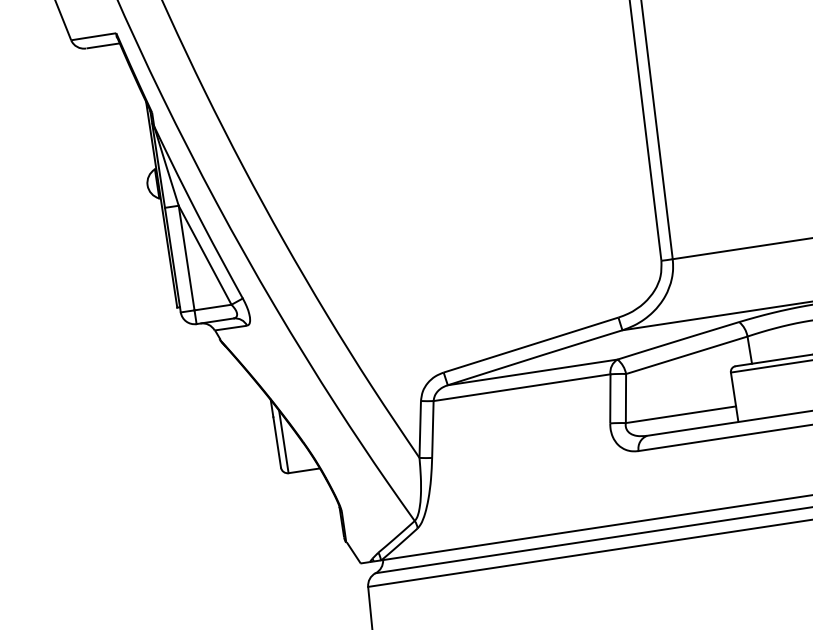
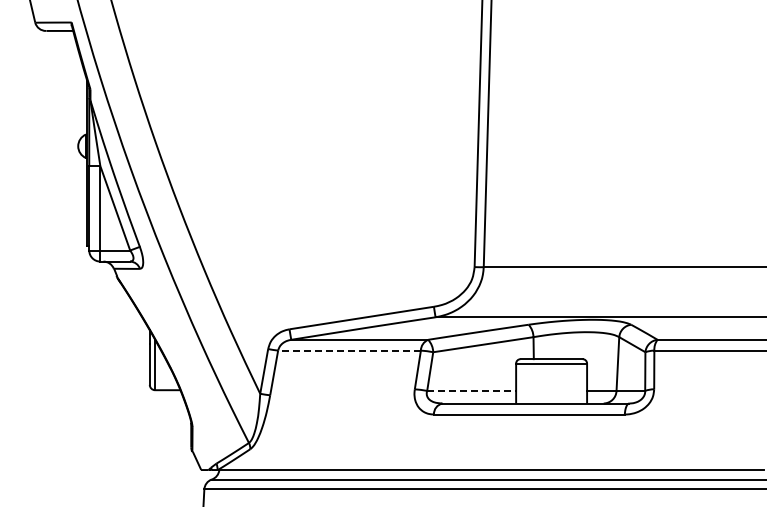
line: (522, 387) -> (349, 350), solid -> dashed
line: (681, 414) -> (472, 390), solid -> dashed

